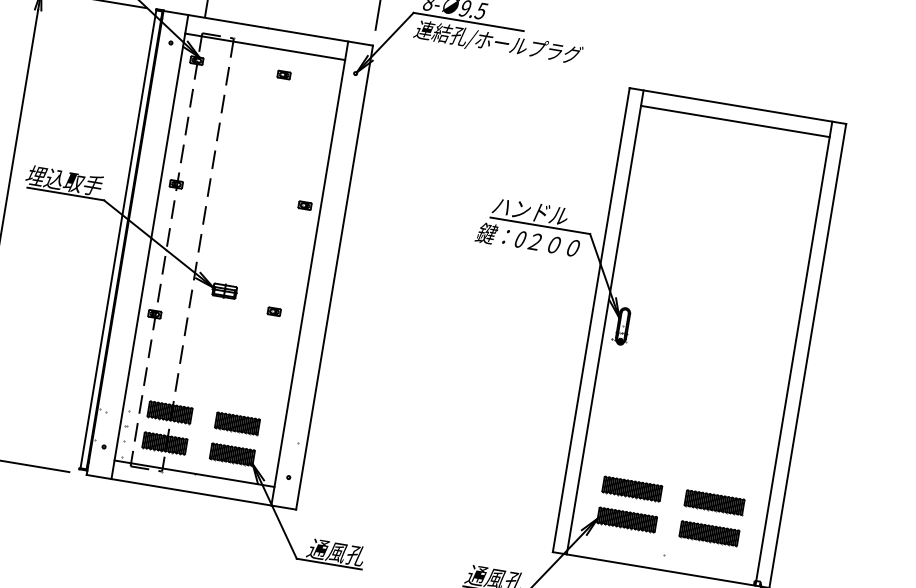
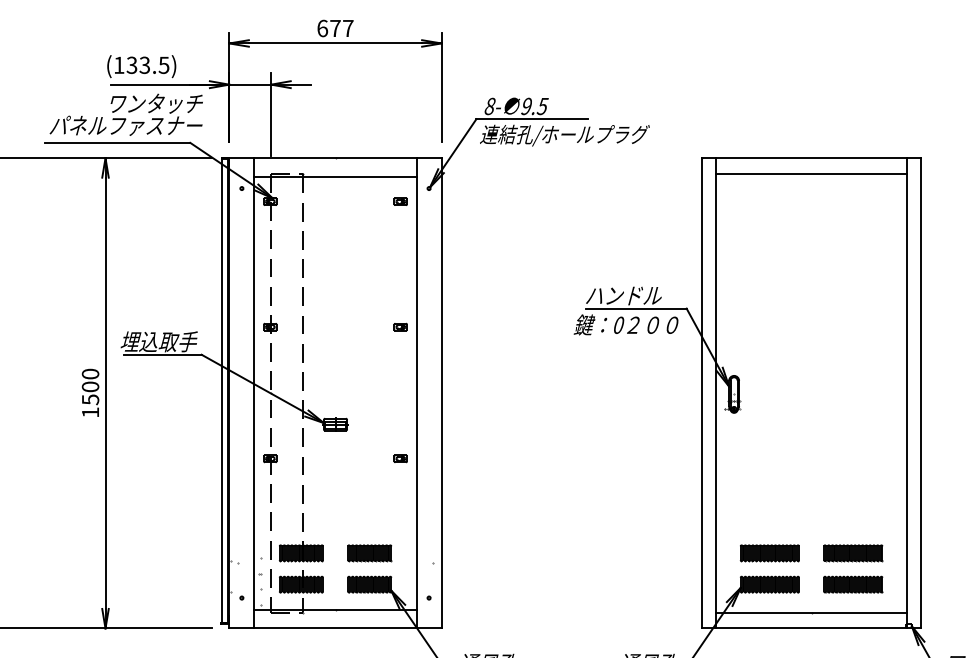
part: (283, 74) -> (400, 201), moved
part: (274, 311) -> (400, 458), moved
line: (663, 554) -> (811, 612), added

